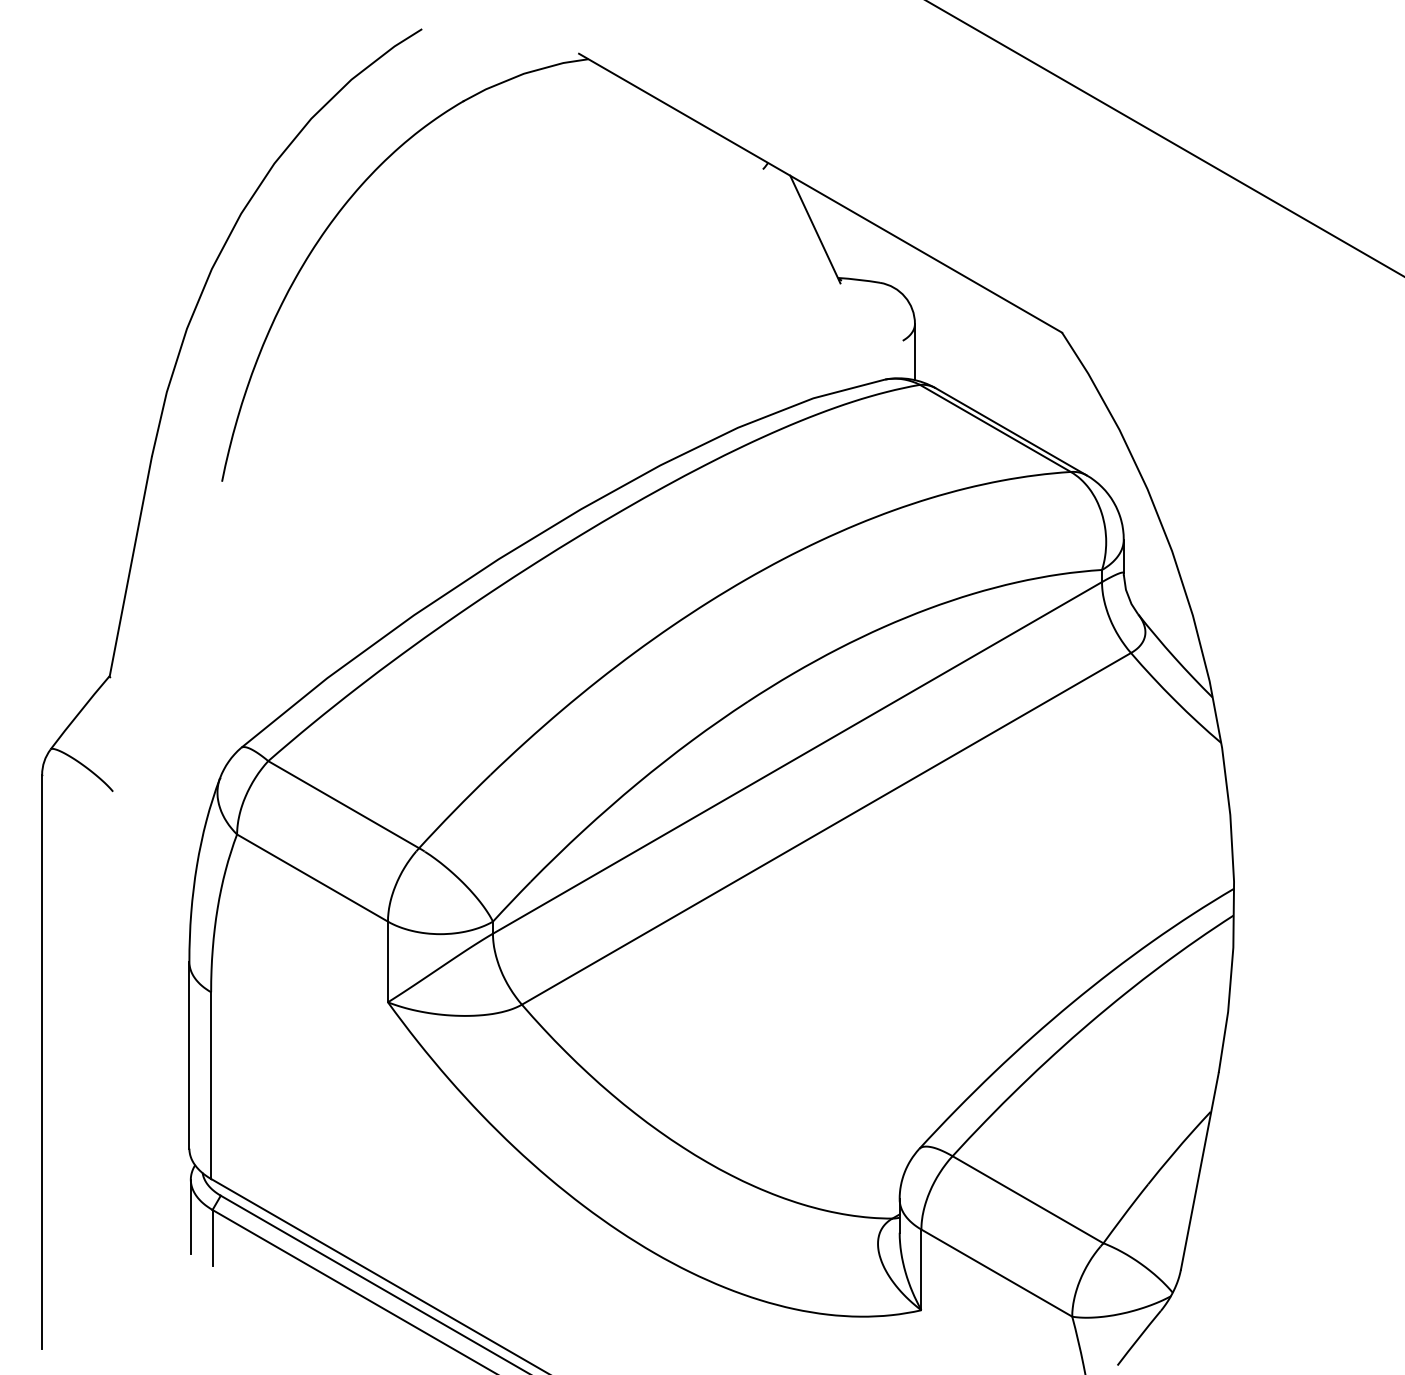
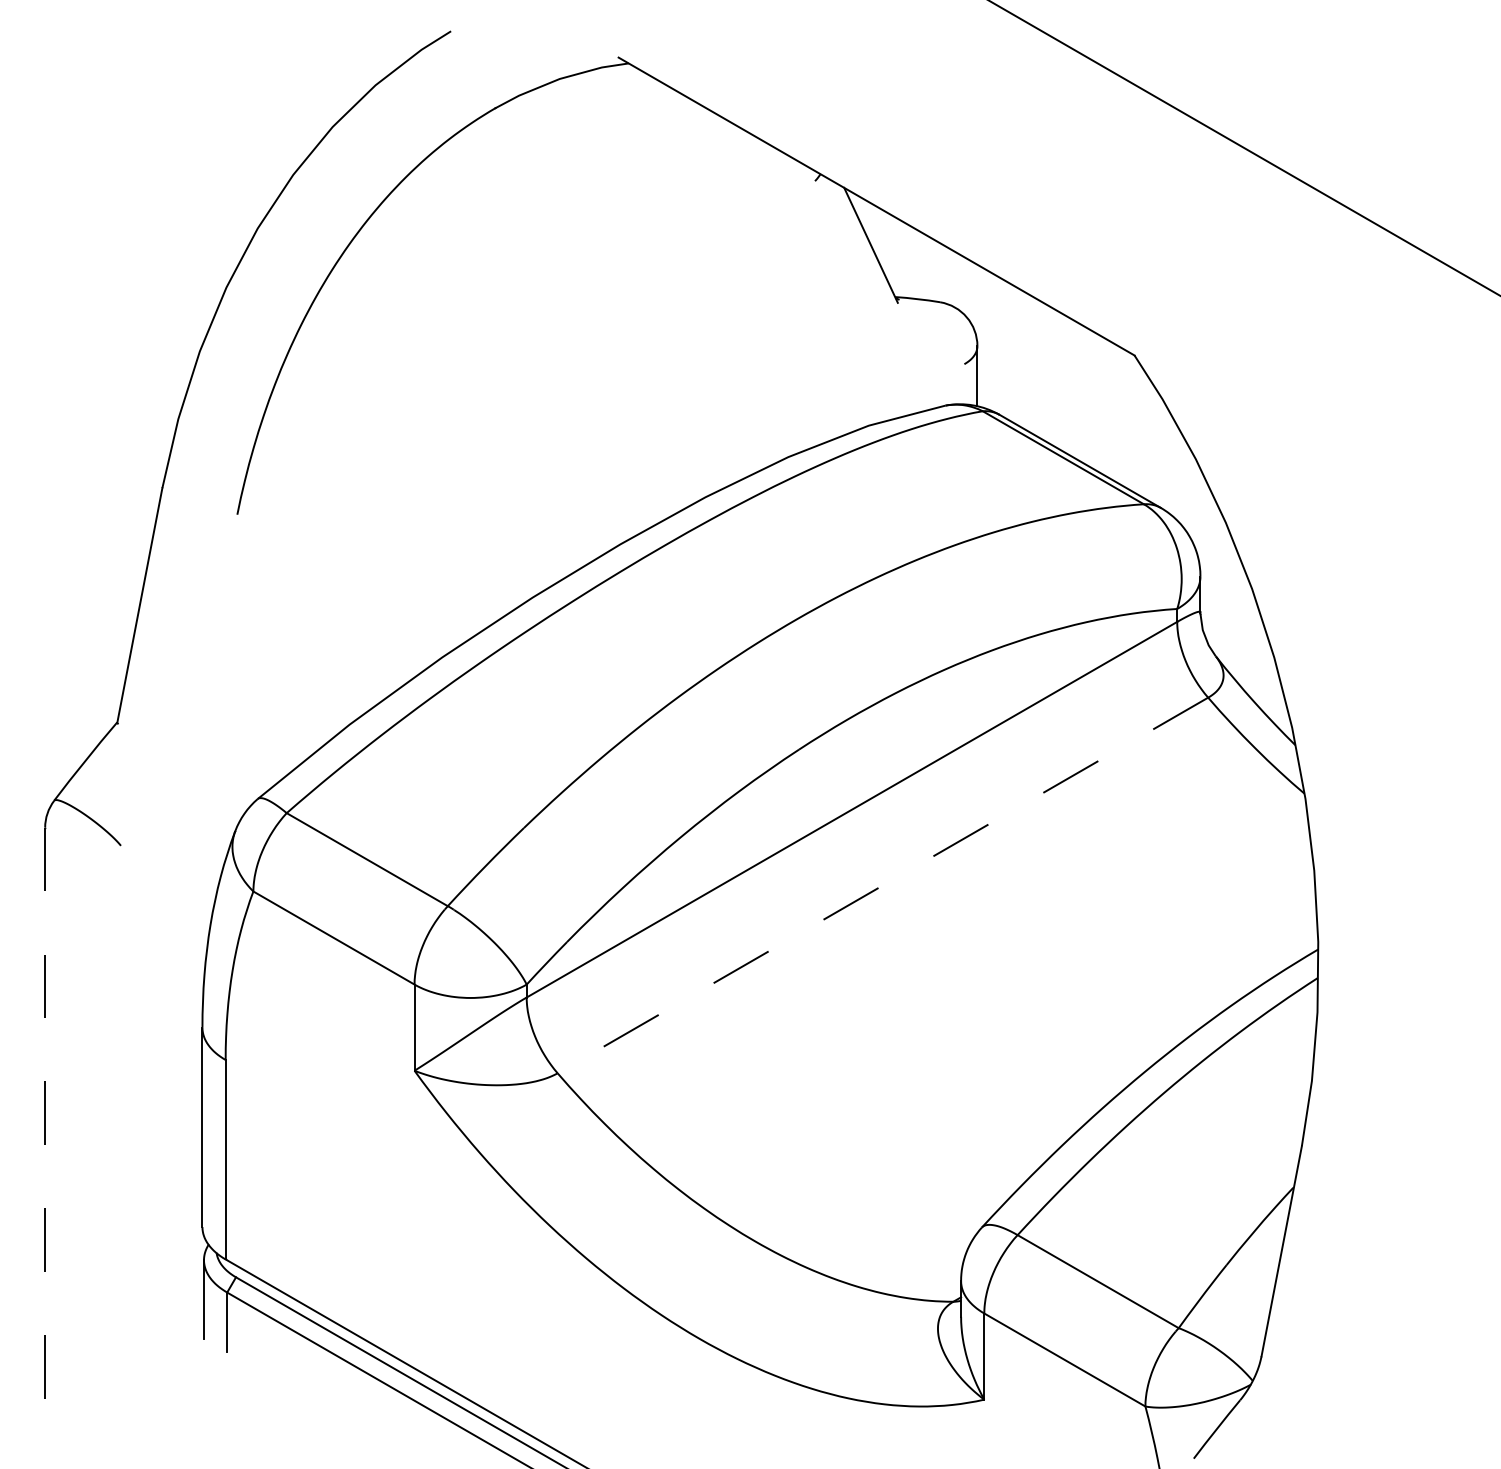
line: (826, 828) -> (882, 885), solid -> dashed
line: (42, 1062) -> (45, 1135), solid -> dashed

